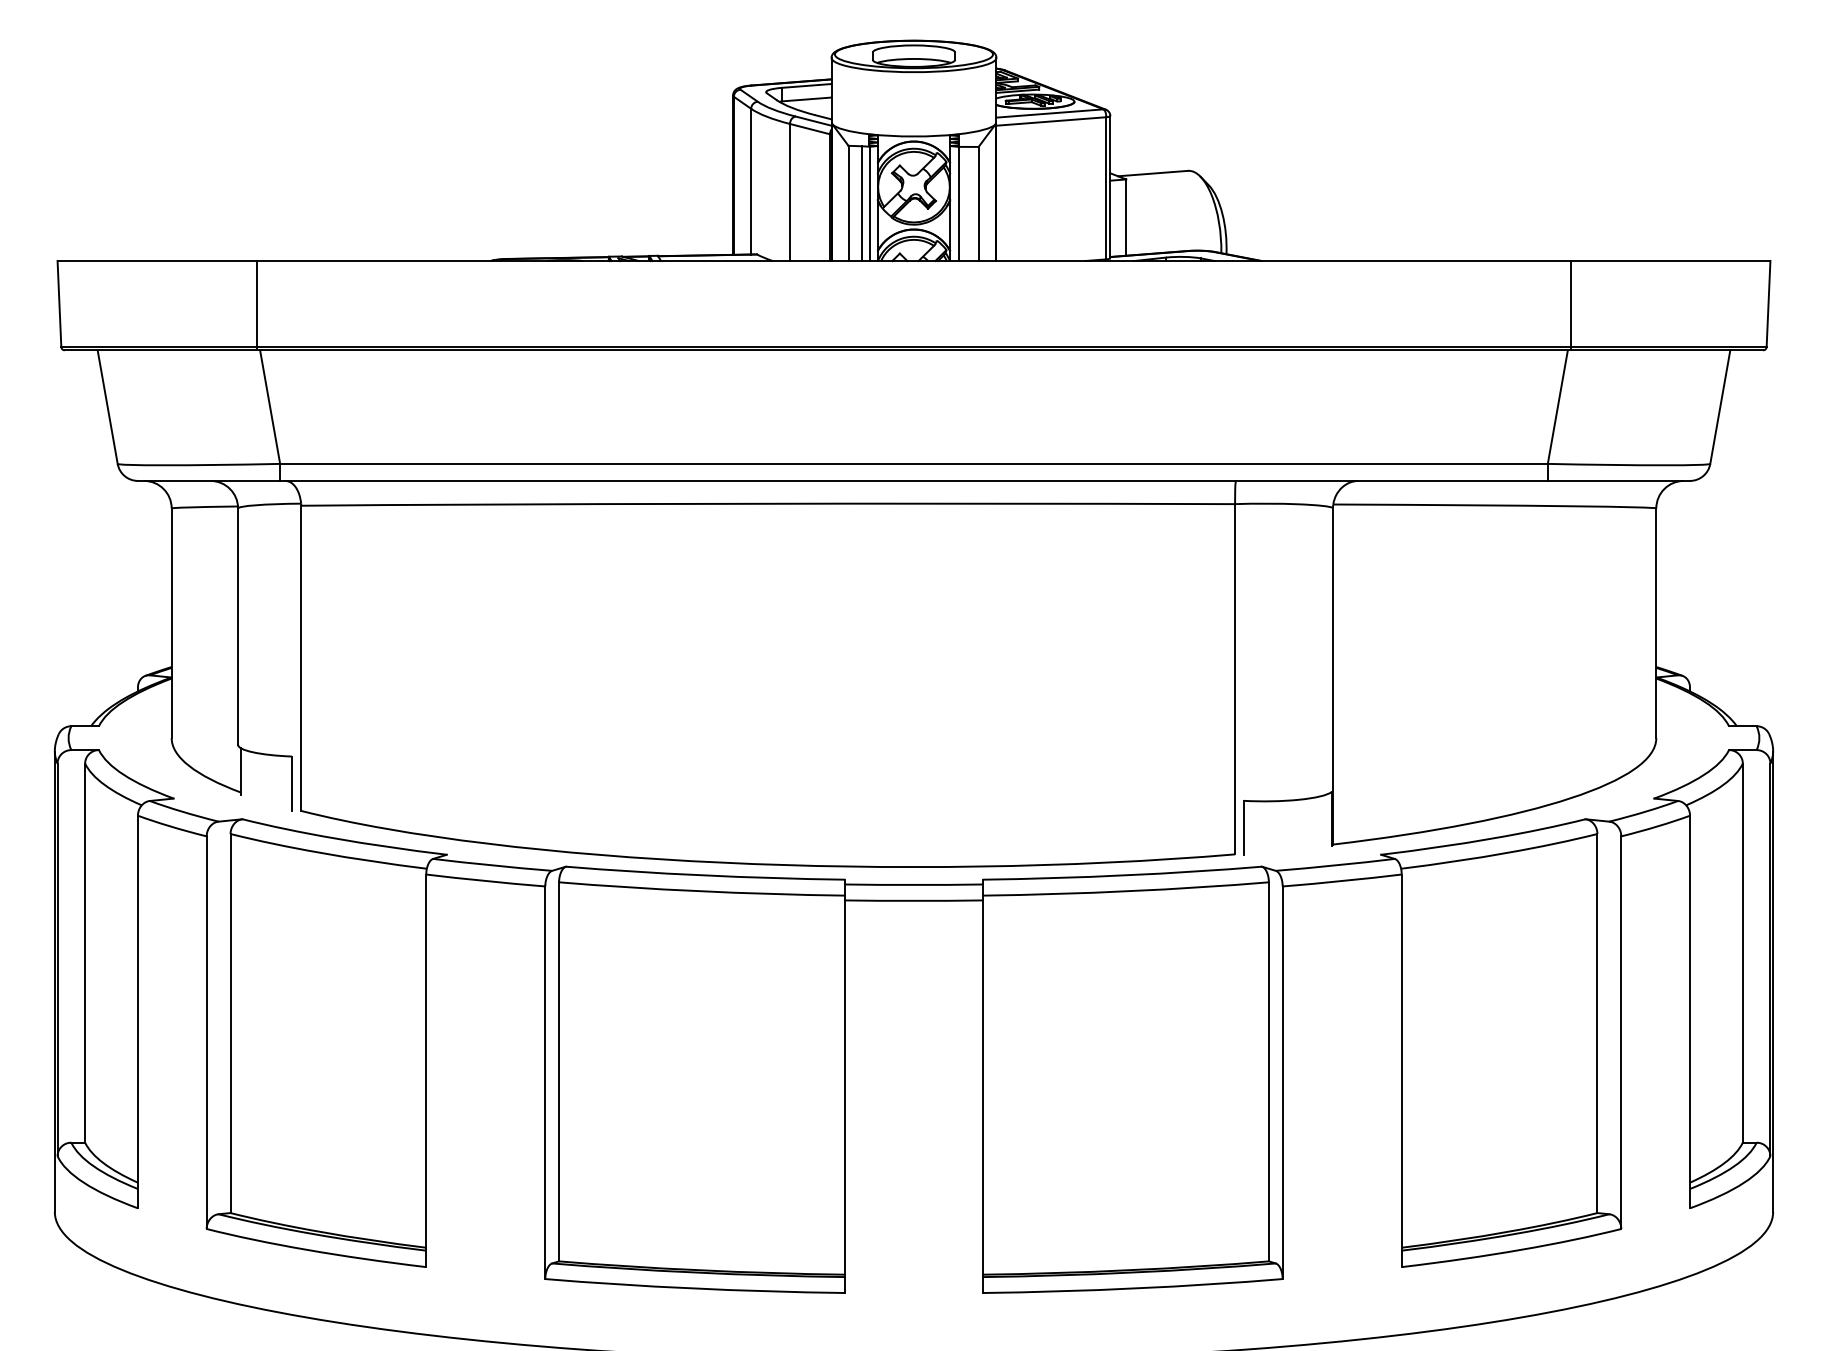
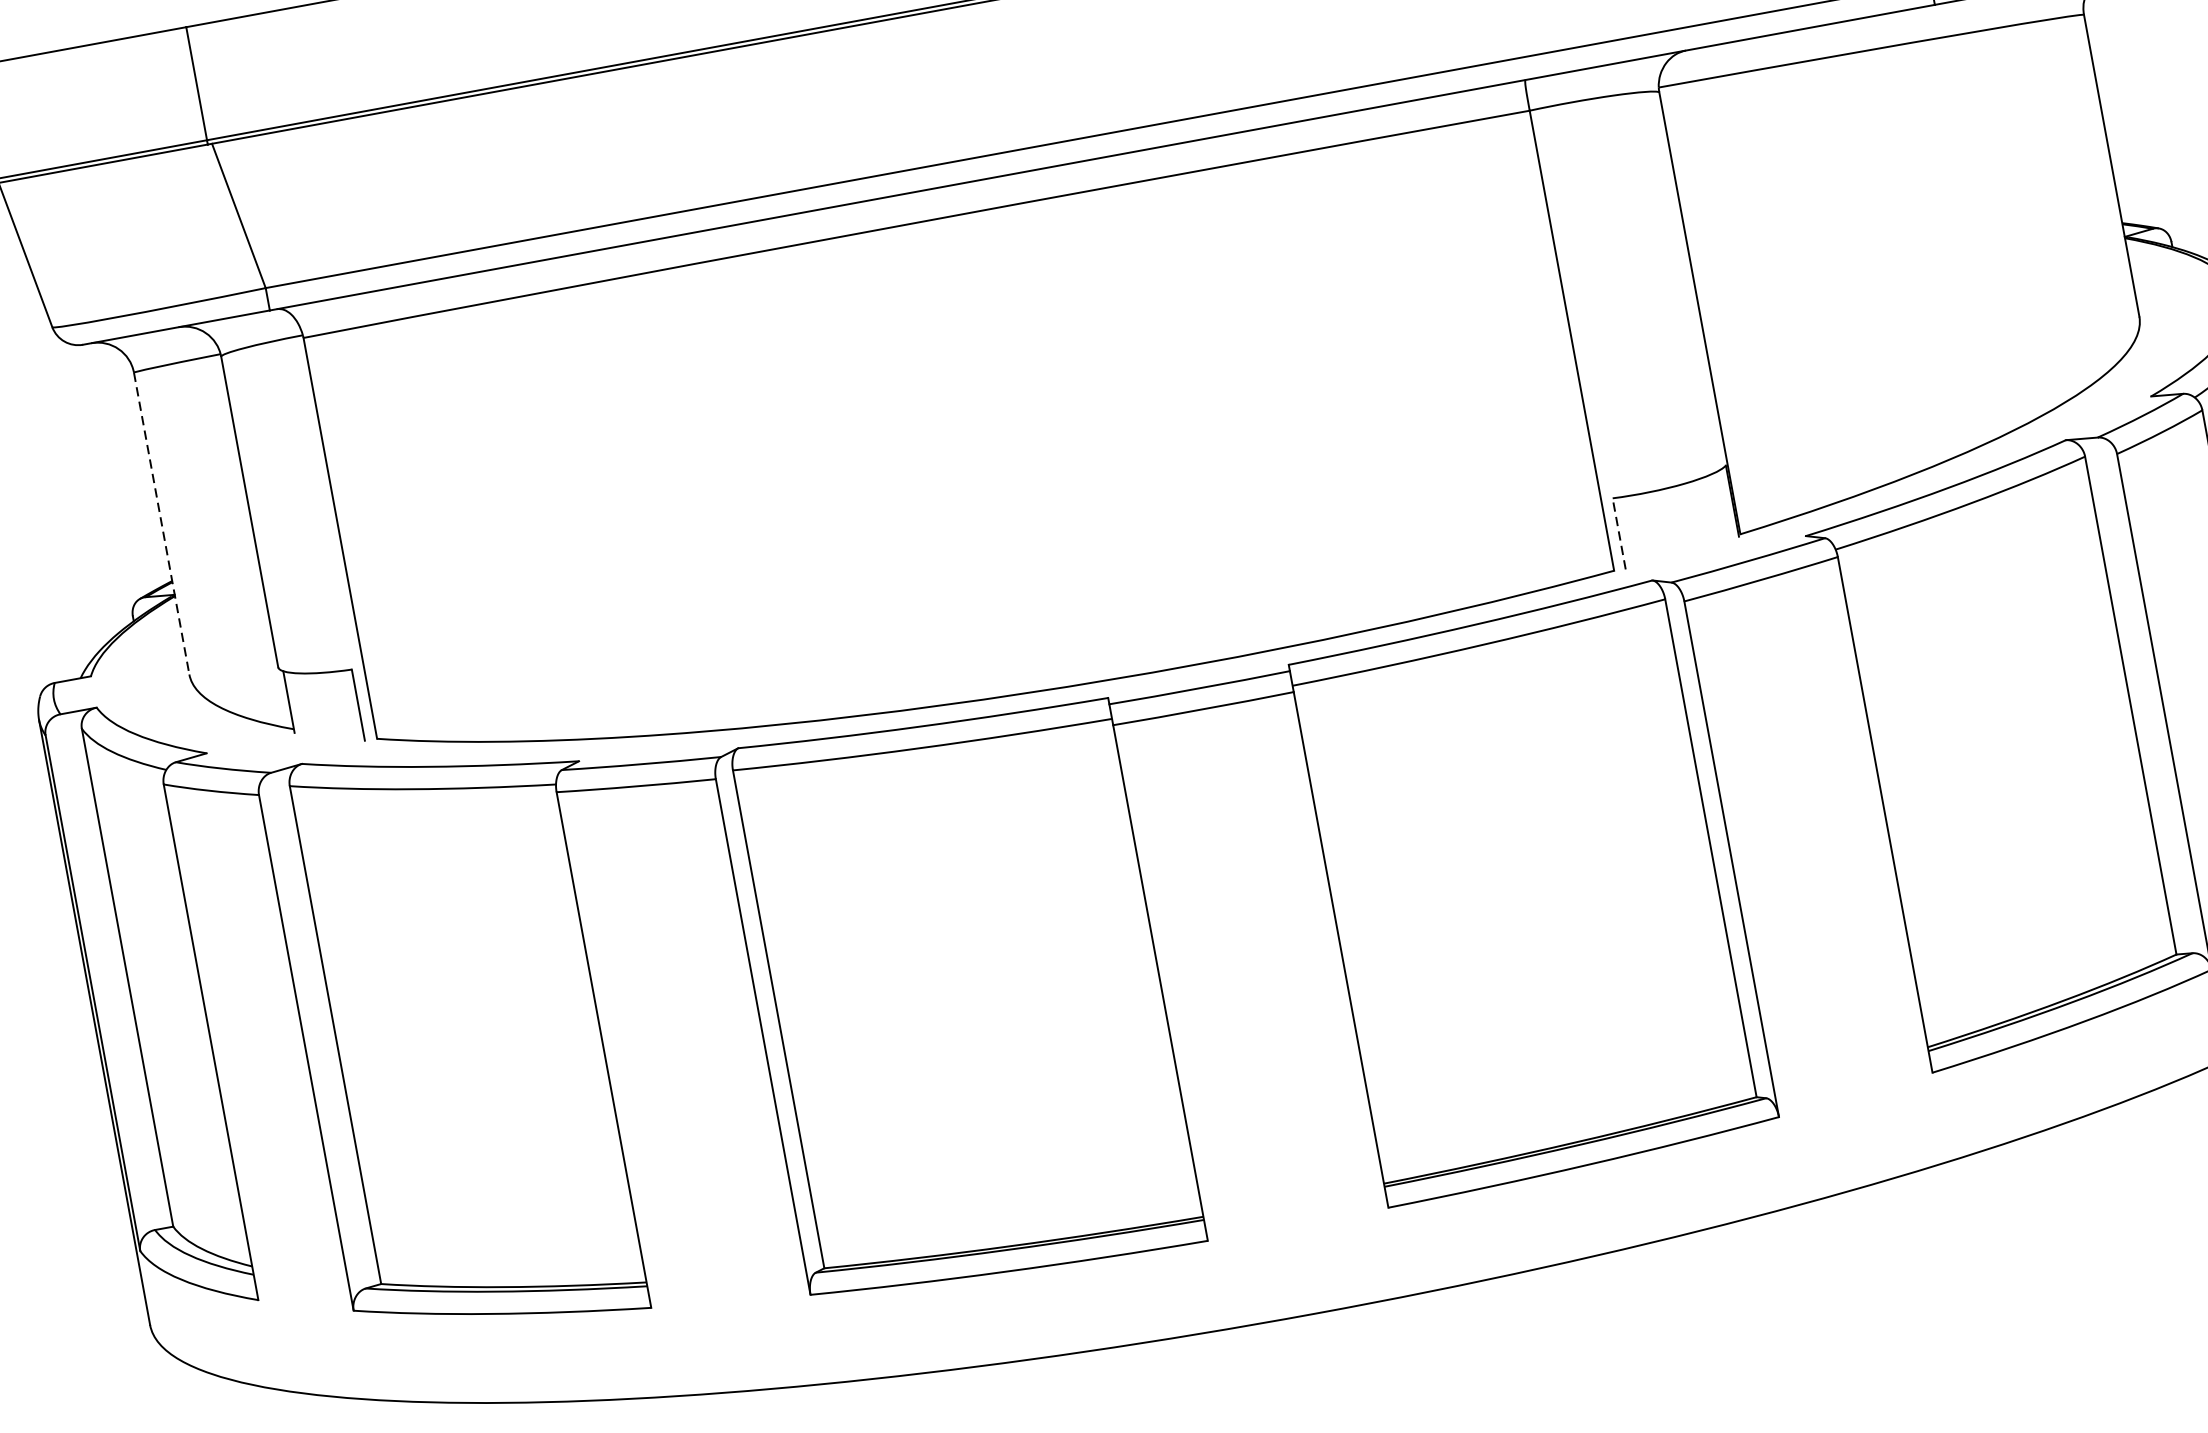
line: (171, 623) -> (161, 523), solid -> dashed
line: (1243, 827) -> (1618, 533), solid -> dashed

